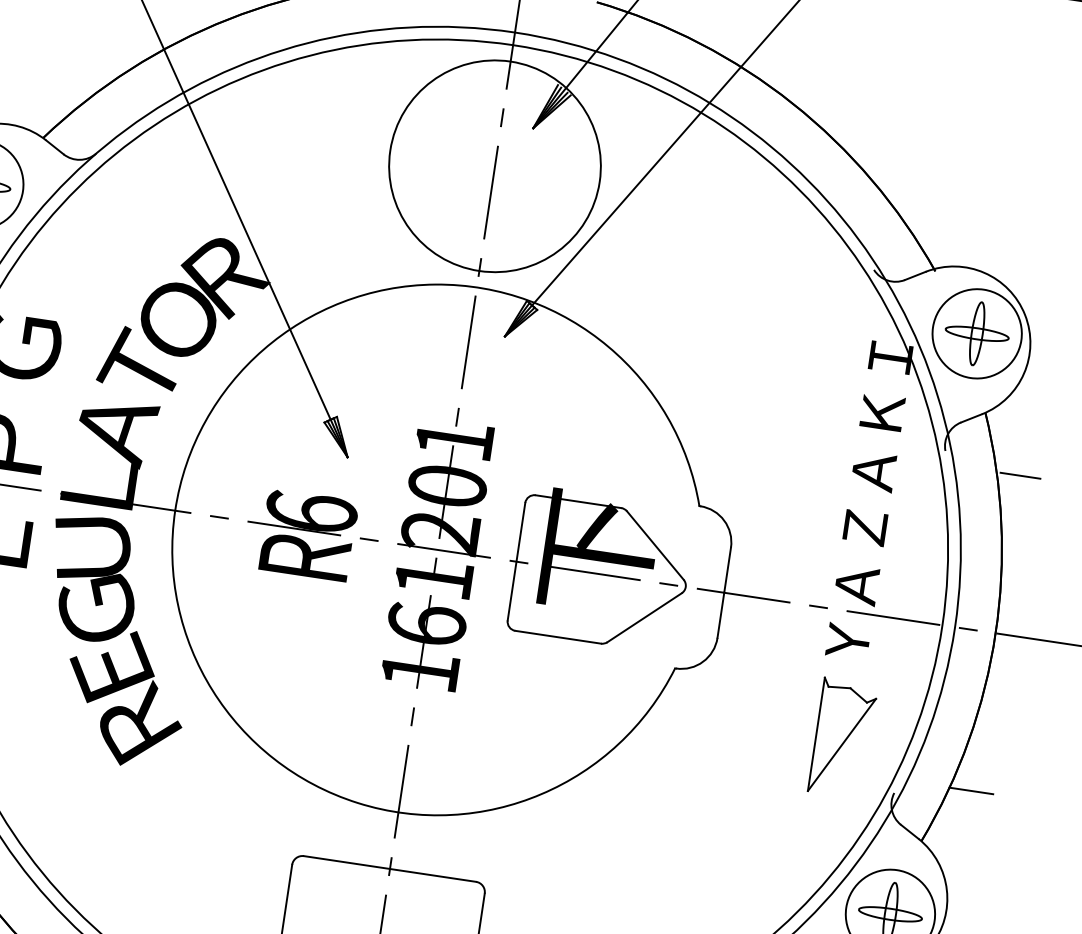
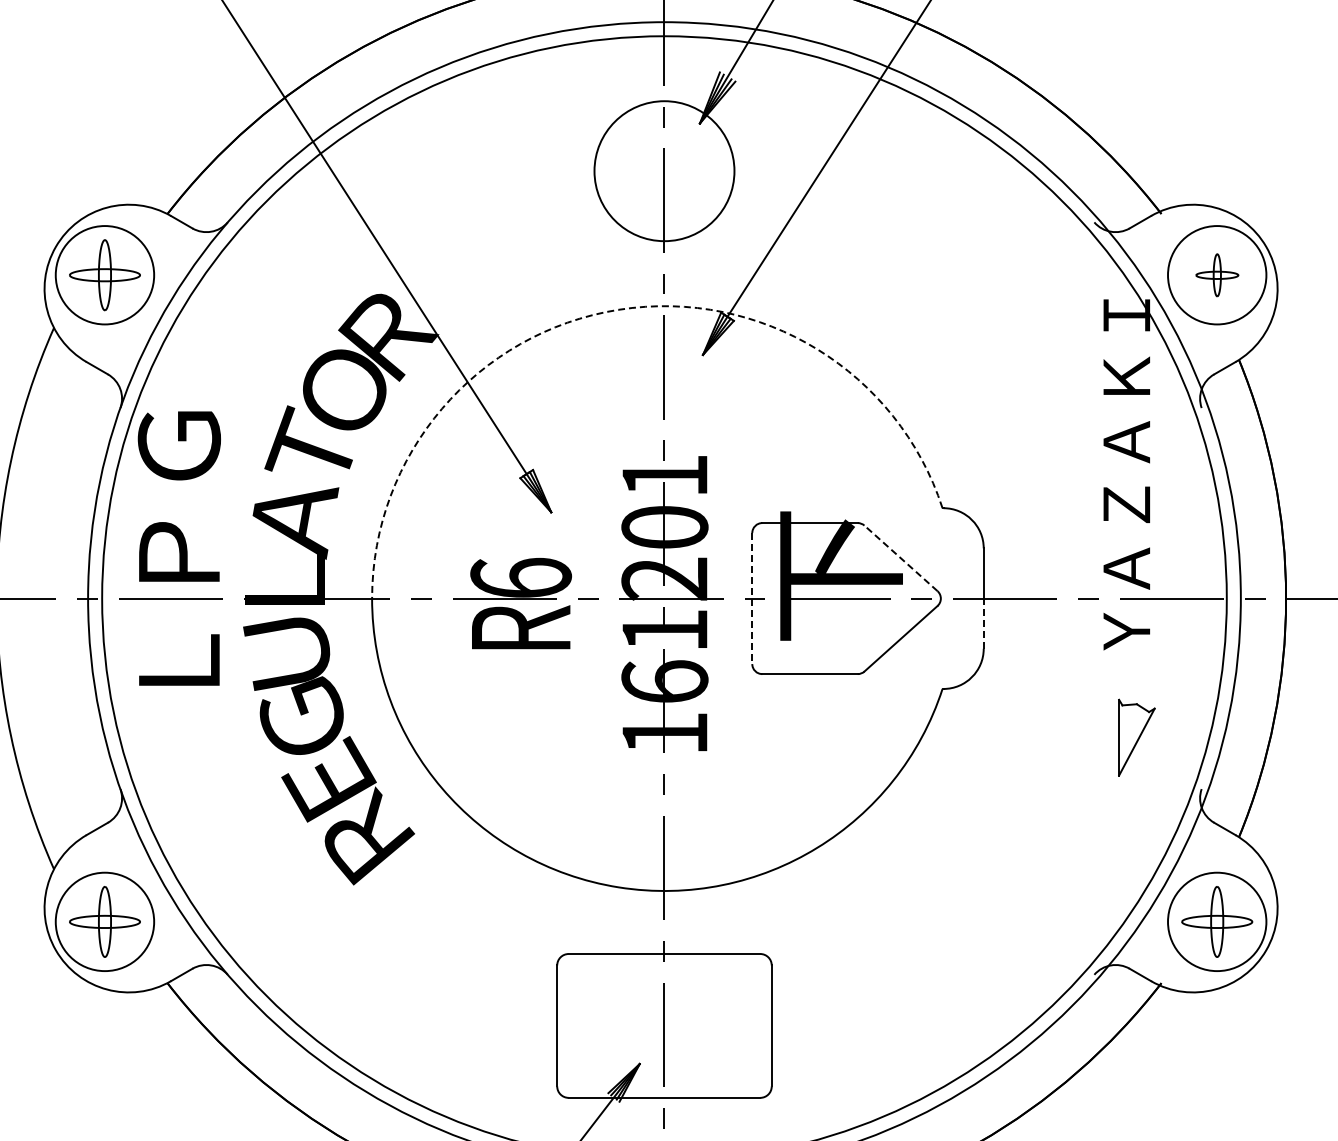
circle: (495, 165) -> (664, 170), size x0.6
arc: (435, 284) -> (618, 309), solid -> dashed
part: (977, 334) -> (1217, 275), size x0.6
line: (1020, 475) -> (1287, 422), removed
line: (654, 545) -> (900, 558), solid -> dashed
line: (516, 562) -> (752, 599), solid -> dashed
line: (720, 615) -> (983, 623), solid -> dashed
part: (842, 737) -> (1136, 737), size x0.6
line: (971, 791) -> (1285, 774), removed

